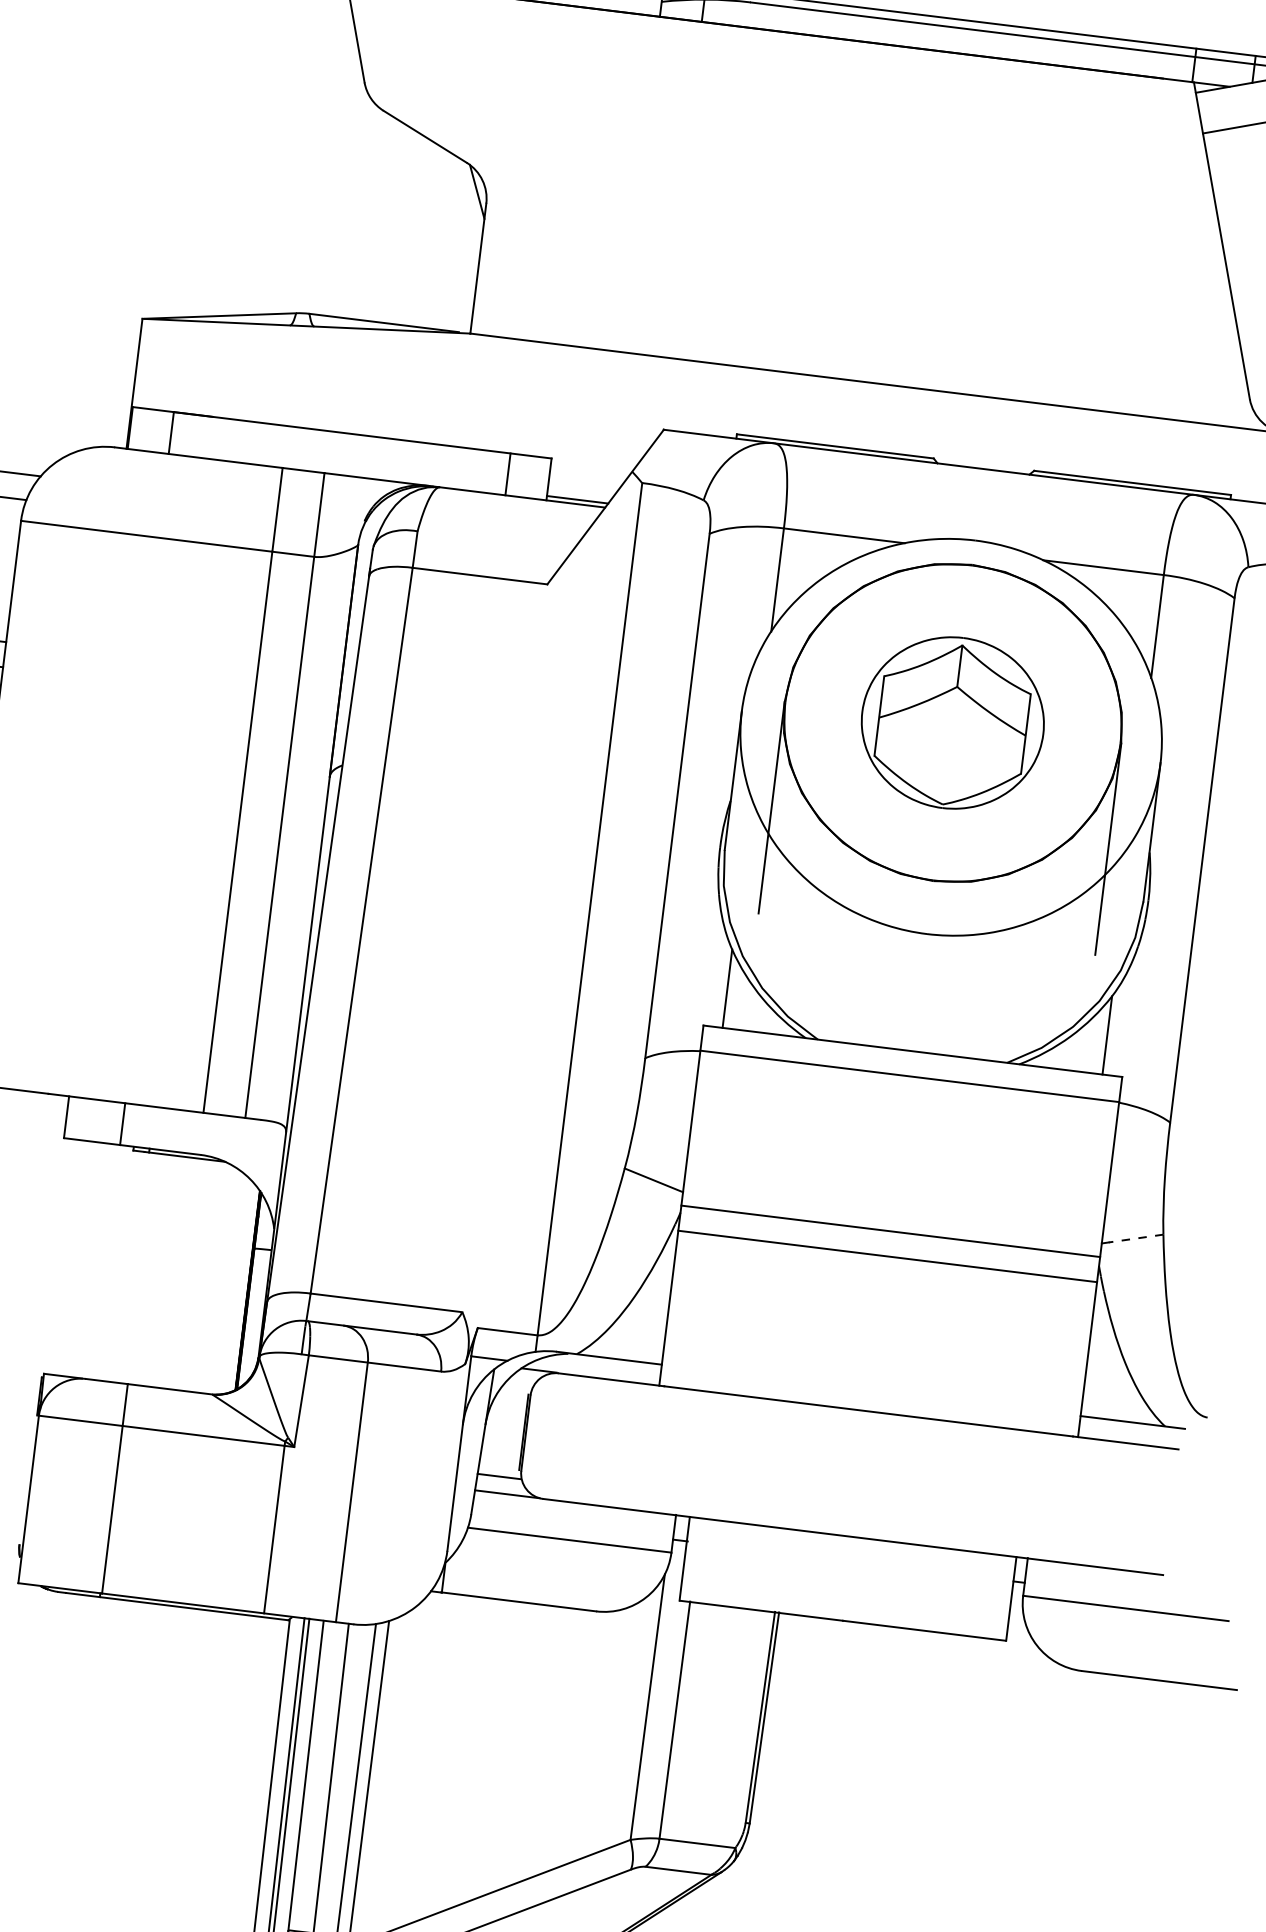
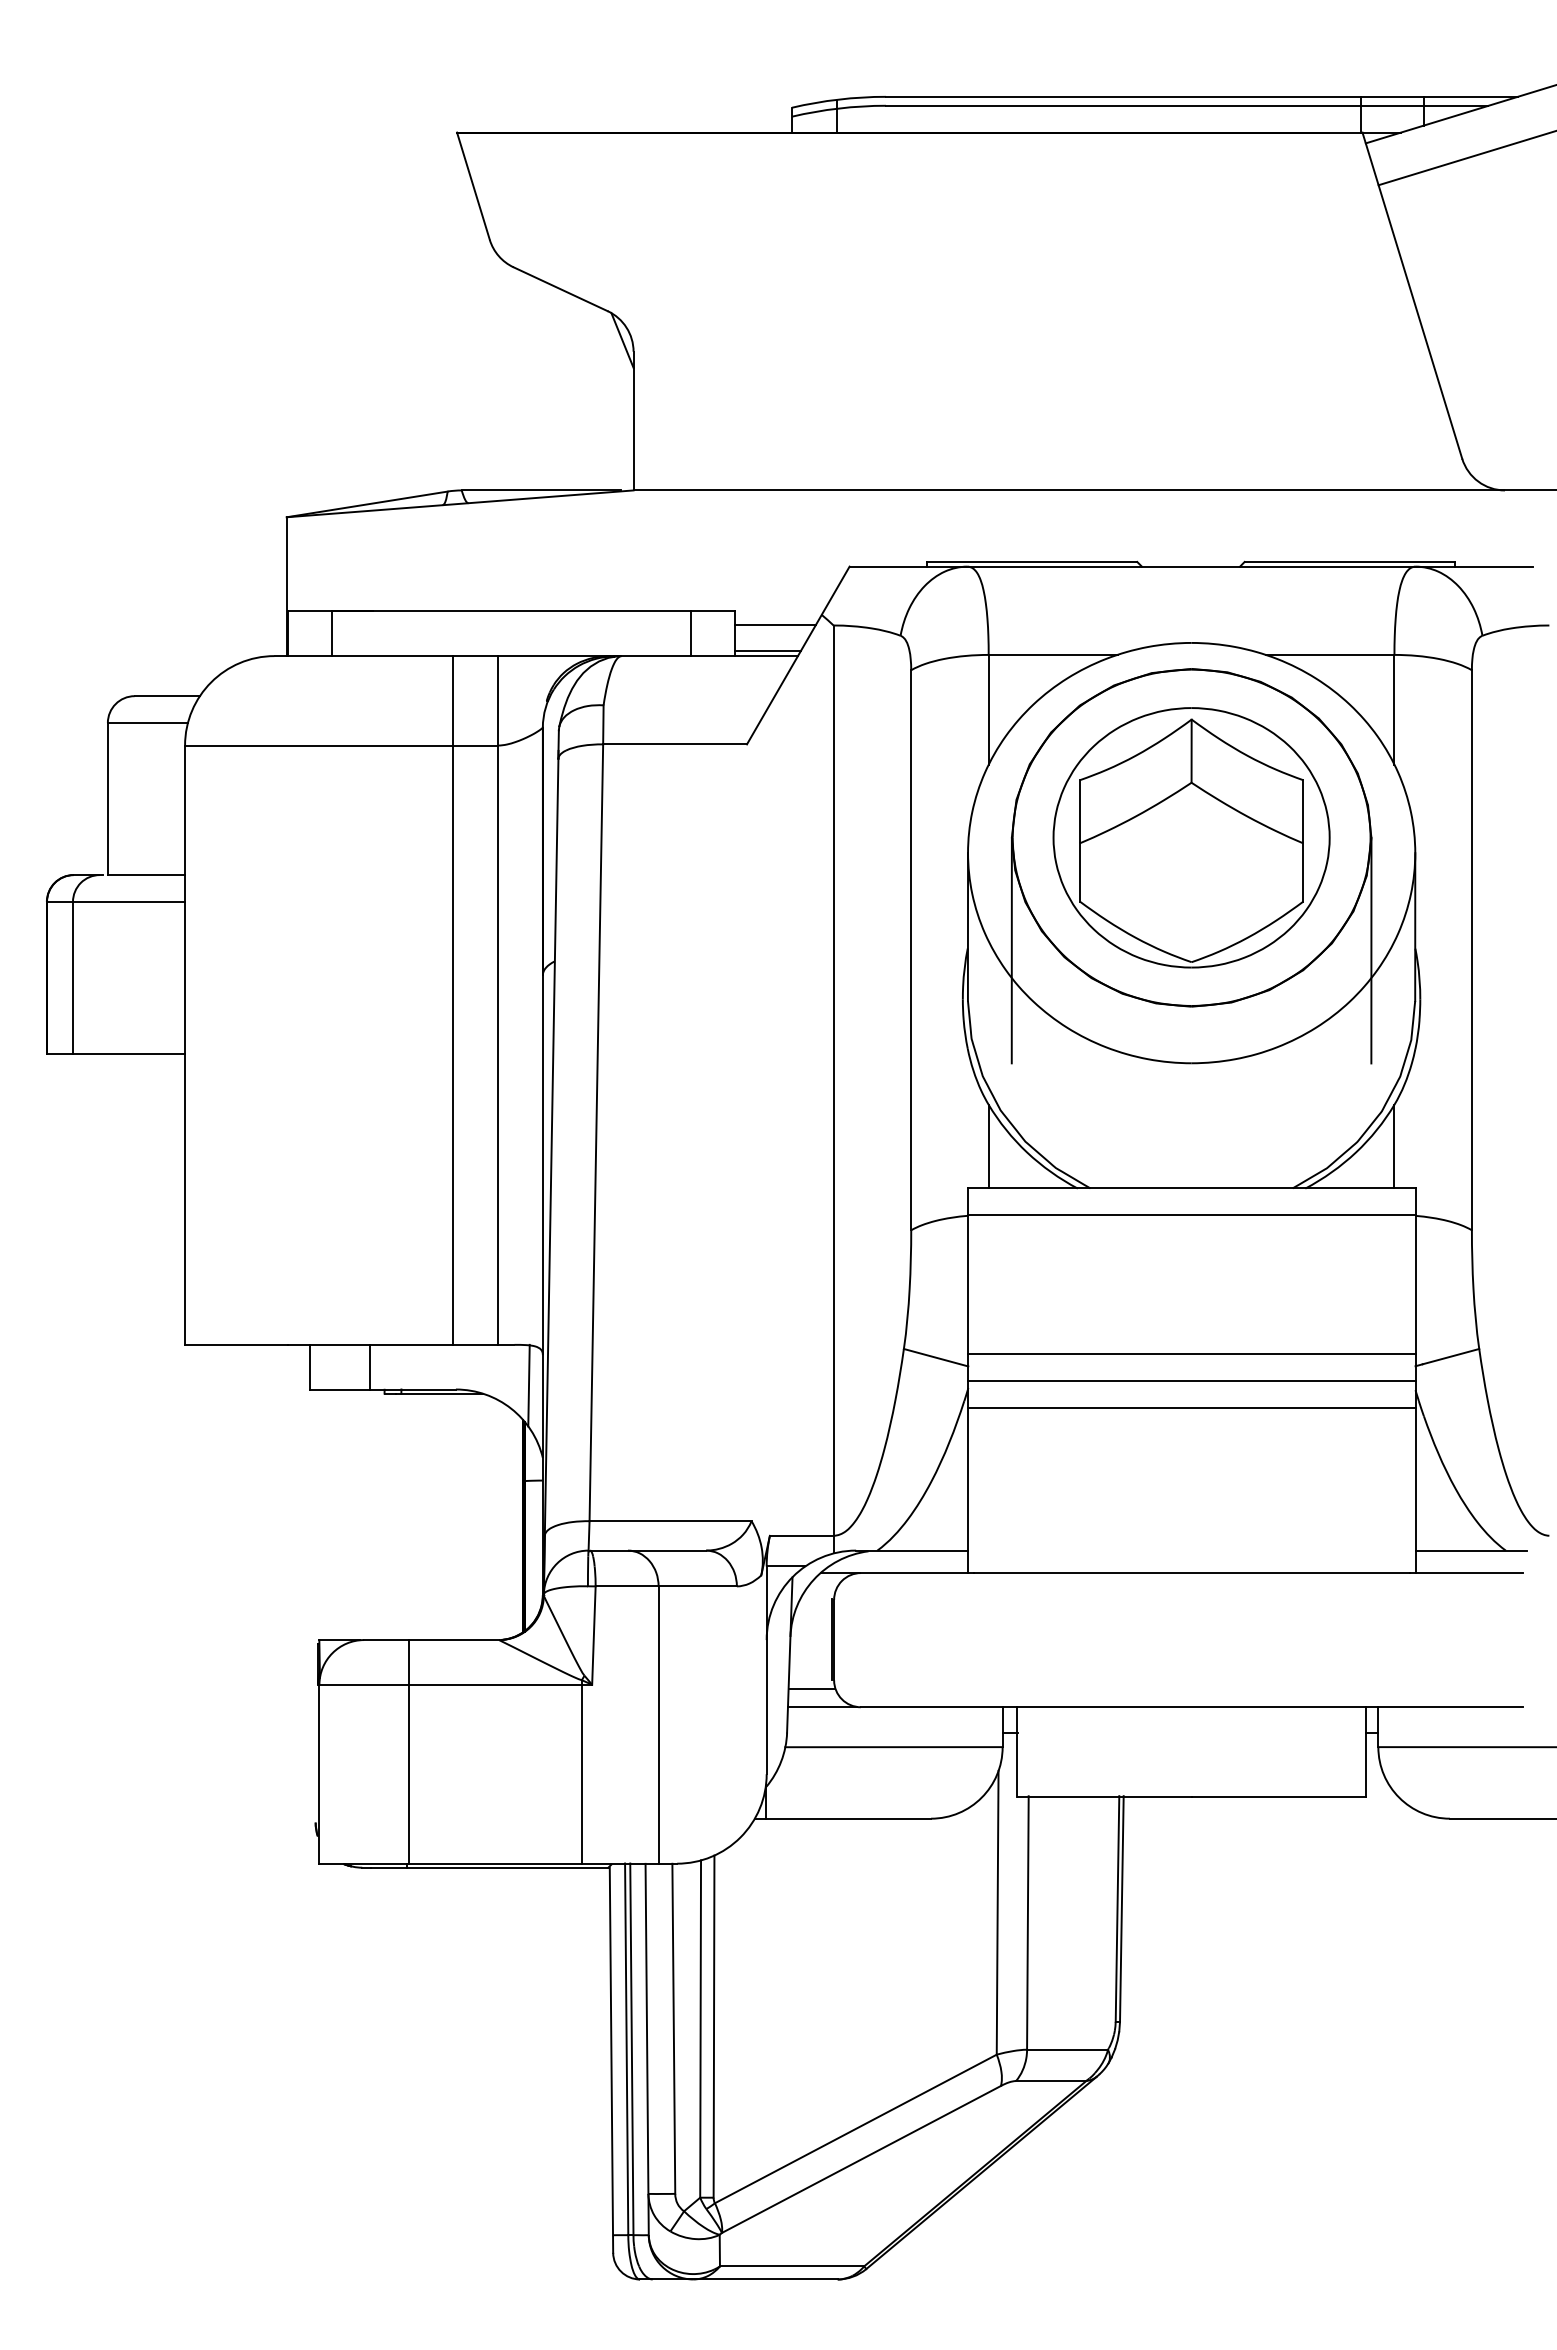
line: (587, 476) -> (775, 625), added
part: (952, 722) -> (1191, 837), size x1.43
line: (269, 1159) -> (528, 1385), added
line: (893, 1205) -> (1191, 1353), added
line: (1135, 1238) -> (1450, 1356), dashed -> solid

